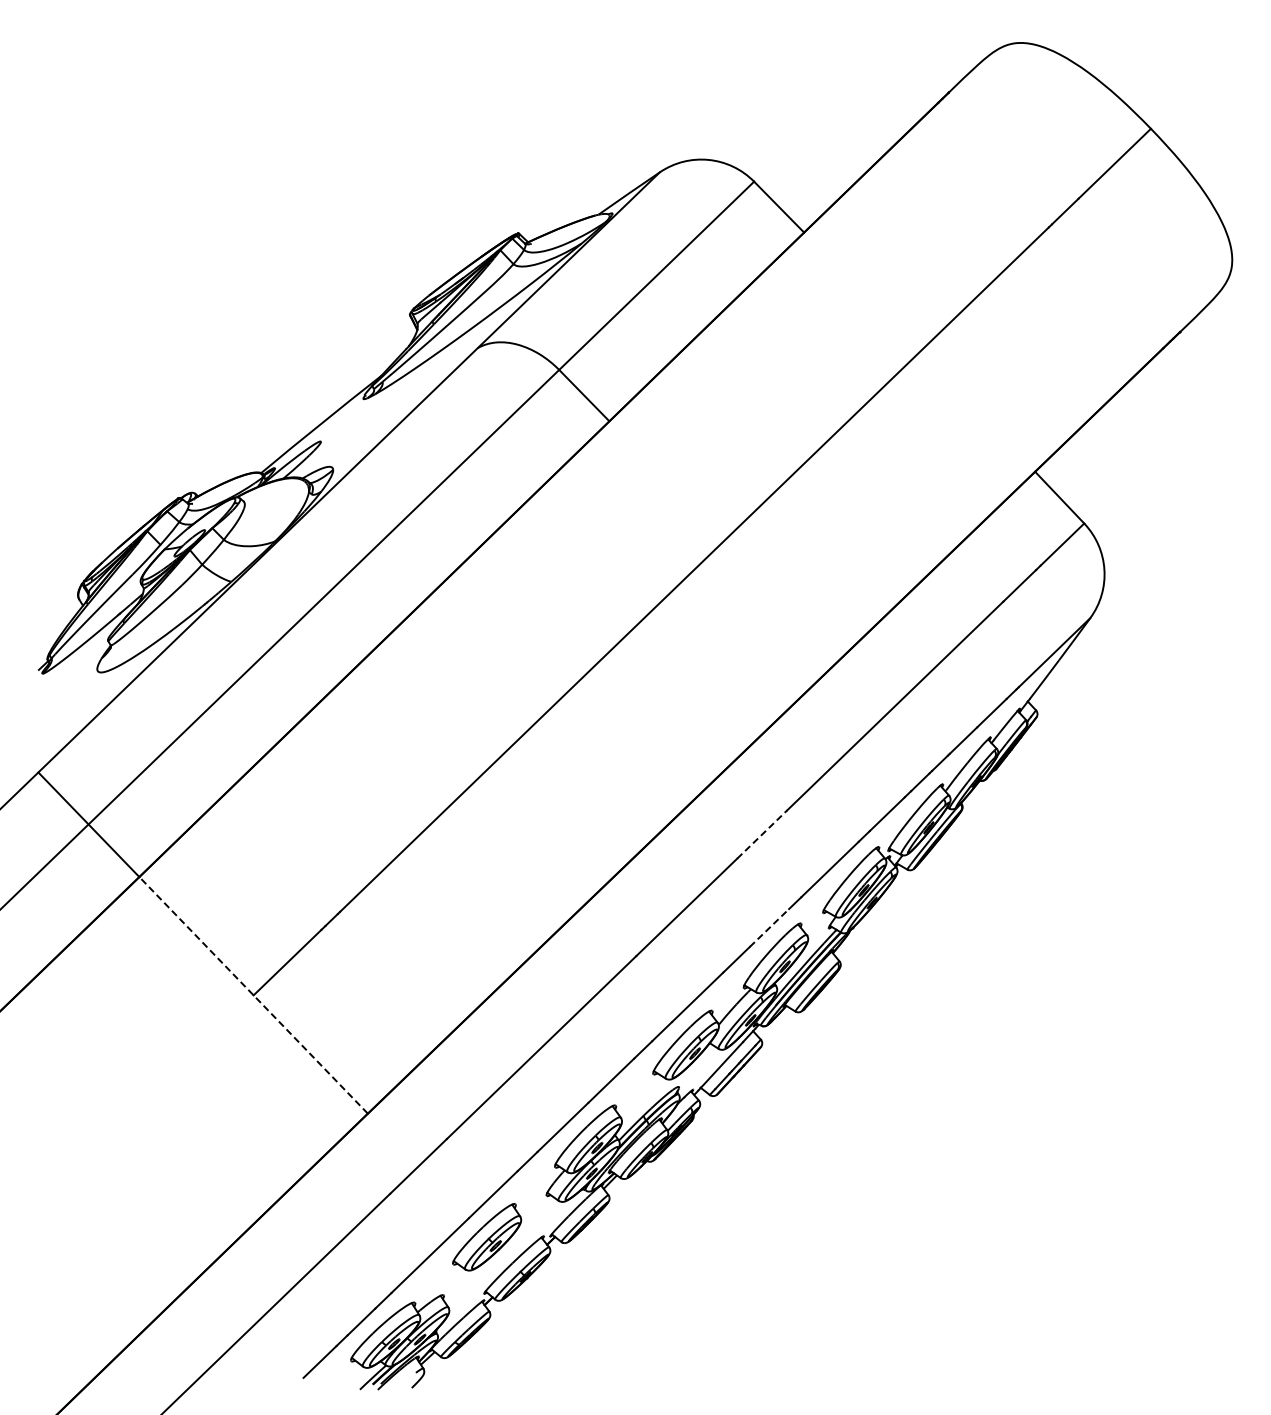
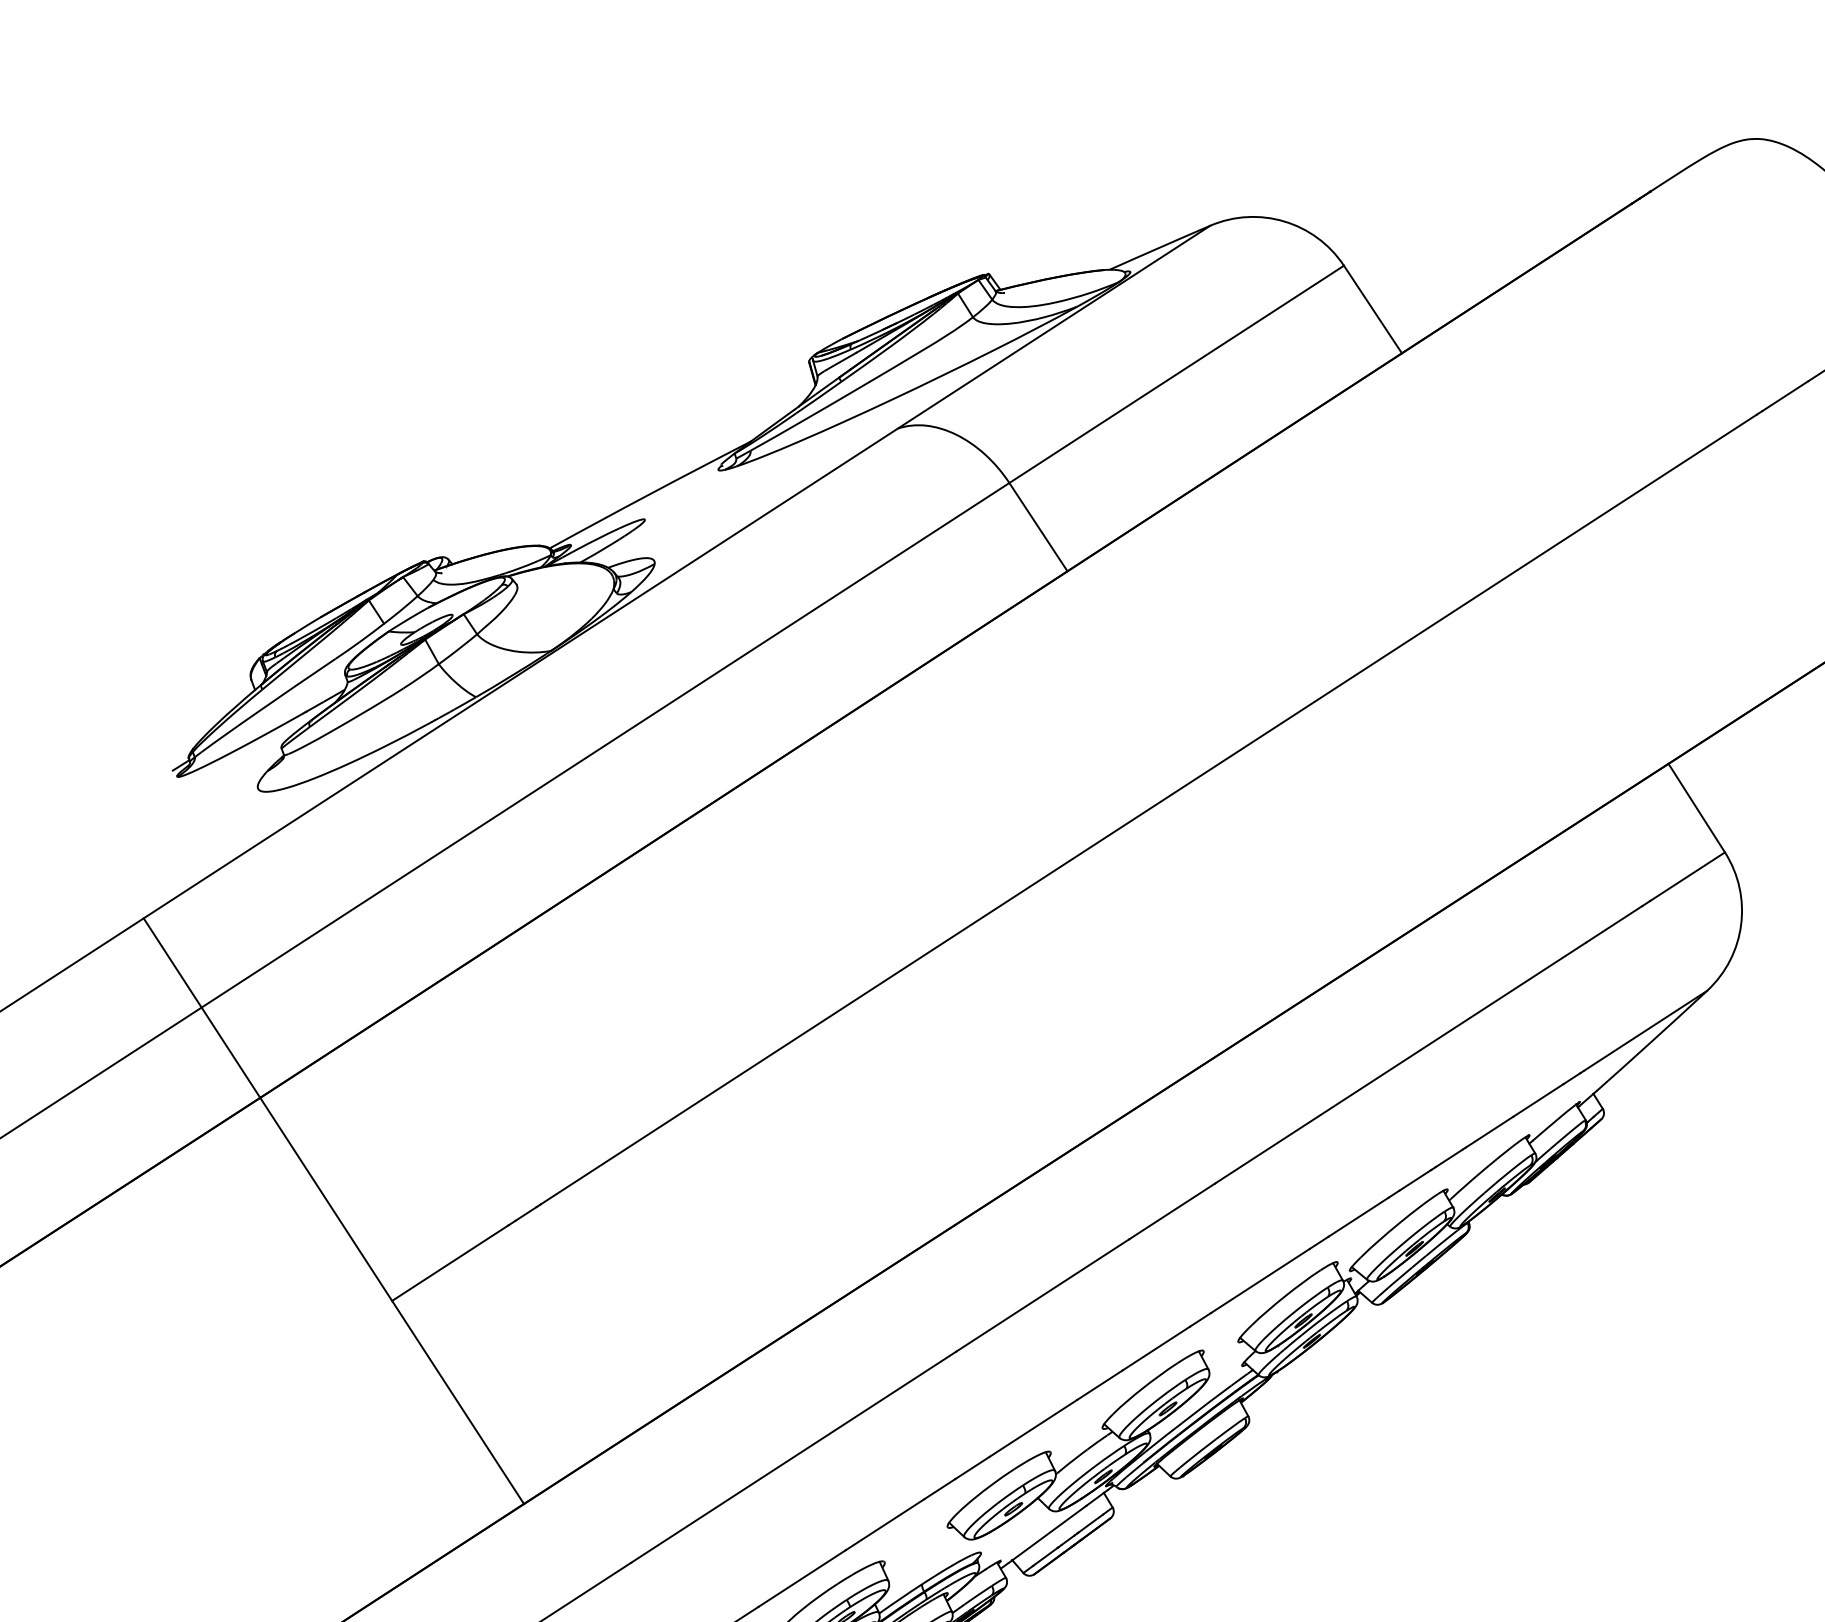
line: (762, 834) -> (1172, 1211), dashed -> solid
line: (769, 927) -> (1156, 1347), dashed -> solid
line: (253, 994) -> (392, 1299), dashed -> solid

